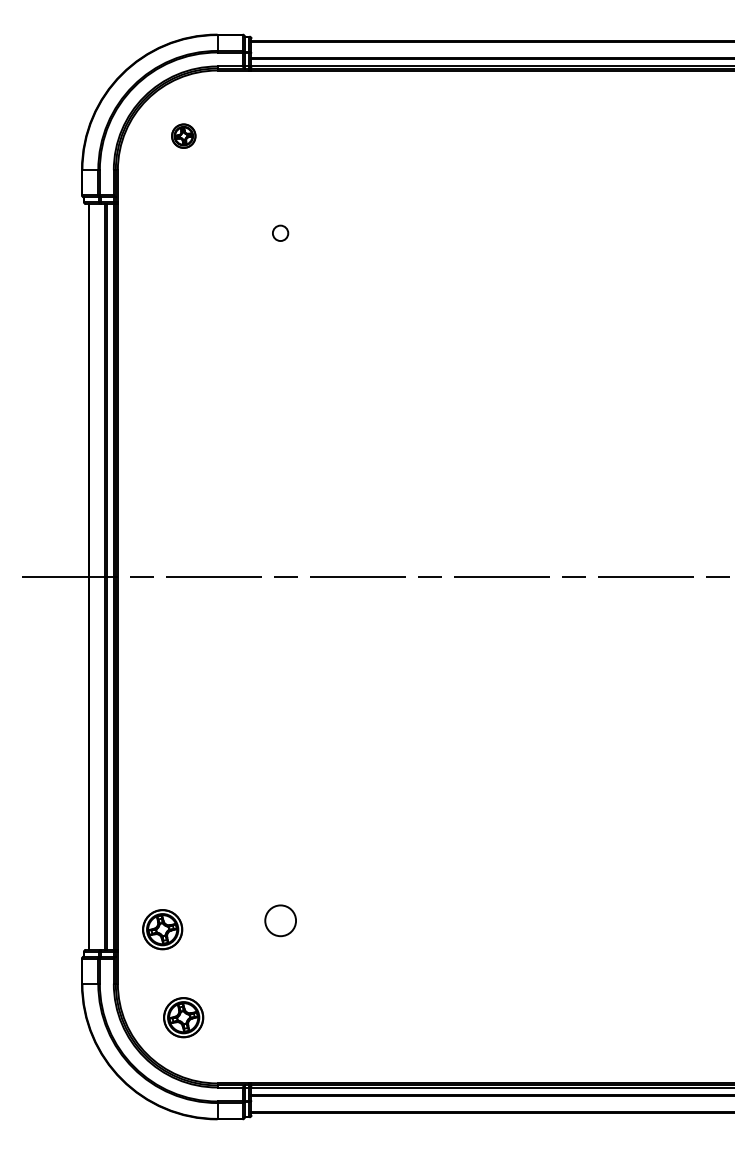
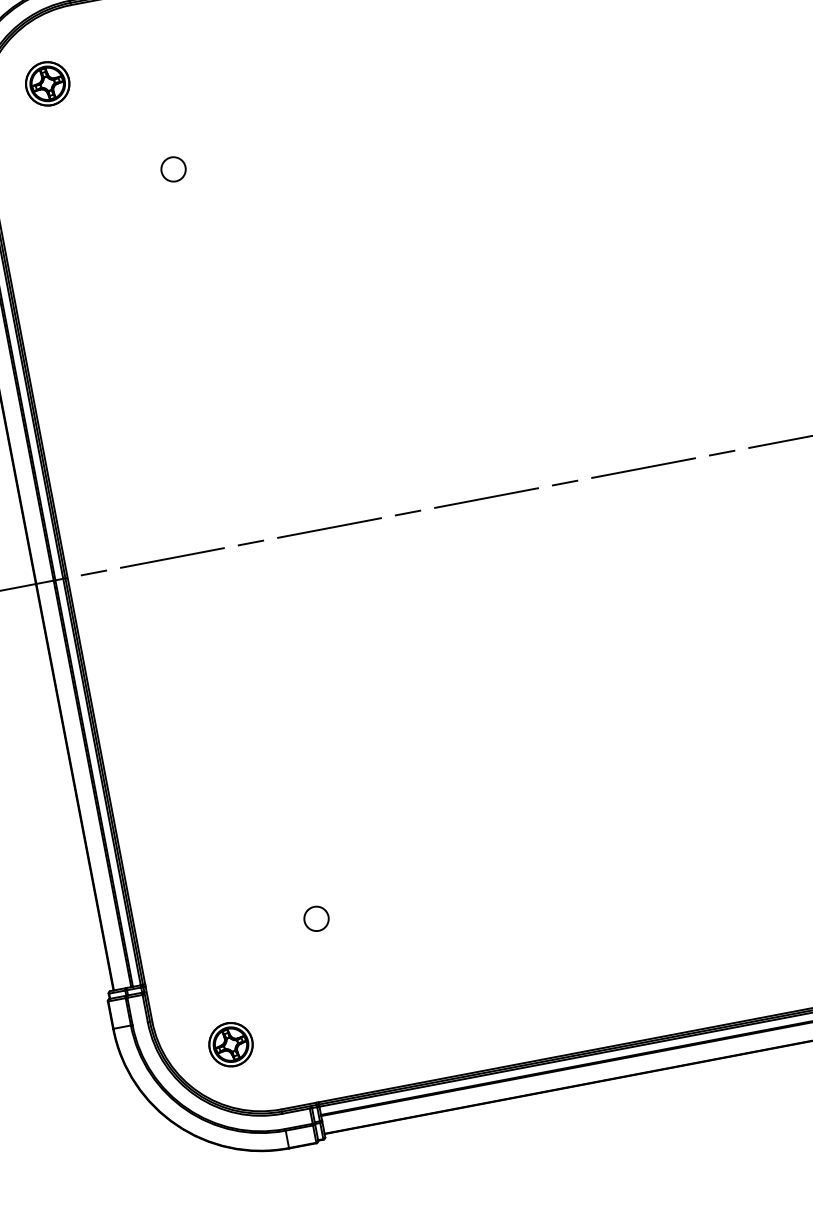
part: (183, 135) -> (47, 83), size x1.67
circle: (280, 233) -> (173, 169), size x1.43
circle: (280, 920) -> (316, 918), size x0.71
part: (162, 929) -> (189, 952), removed

